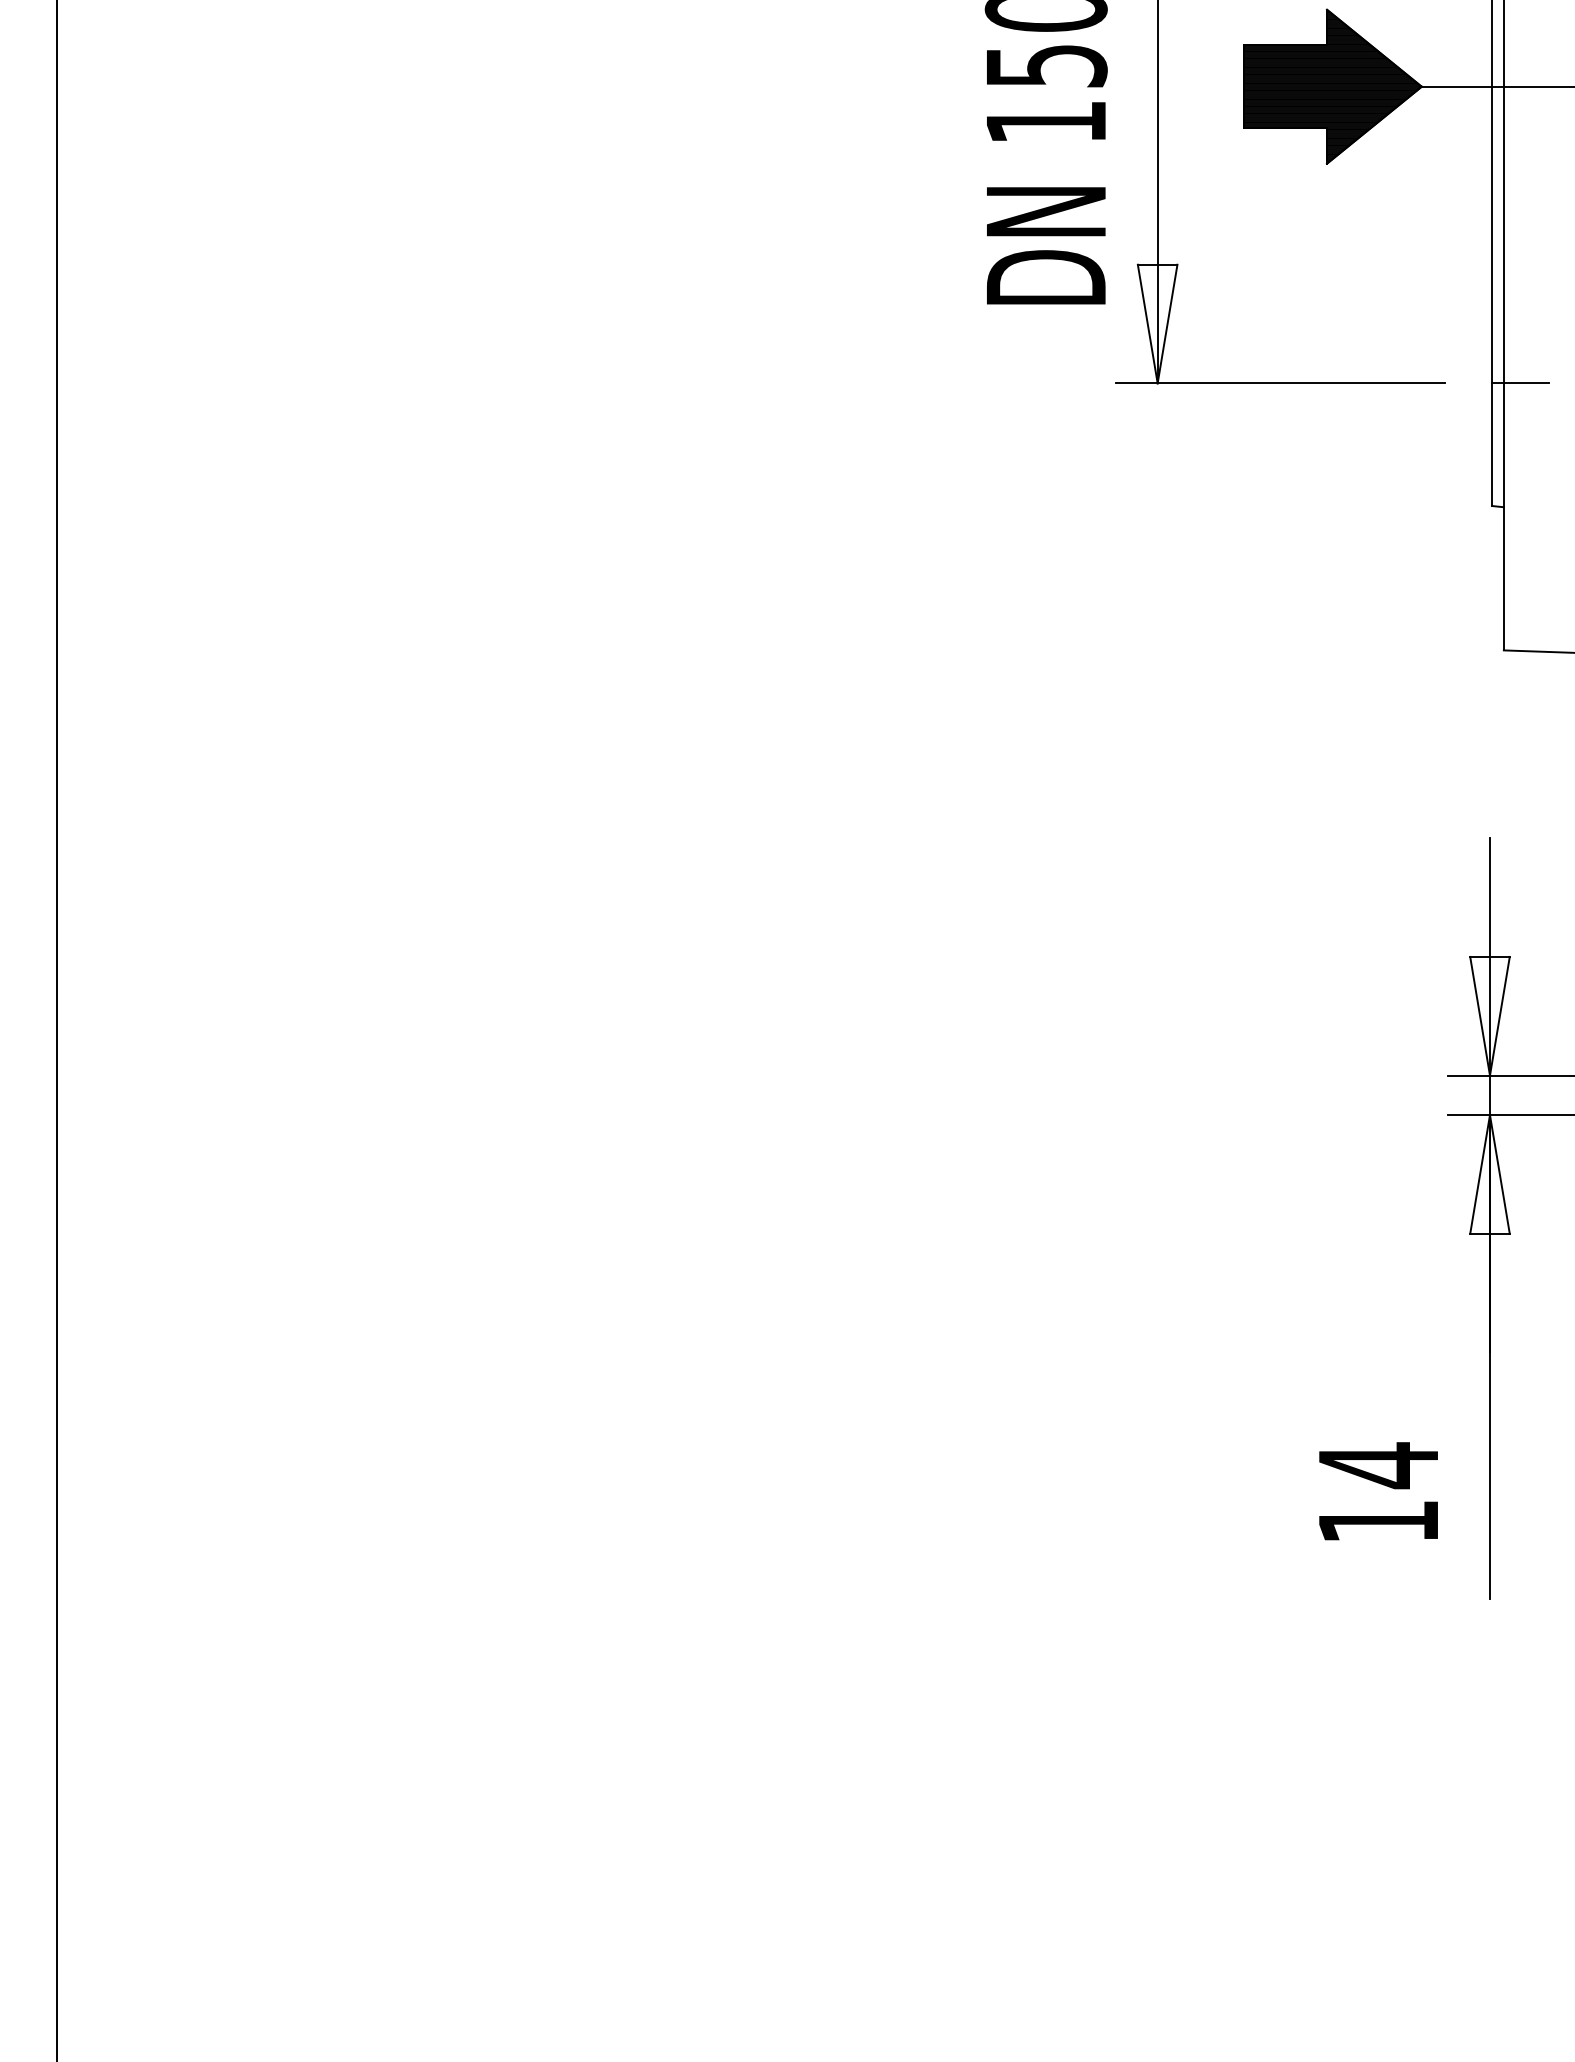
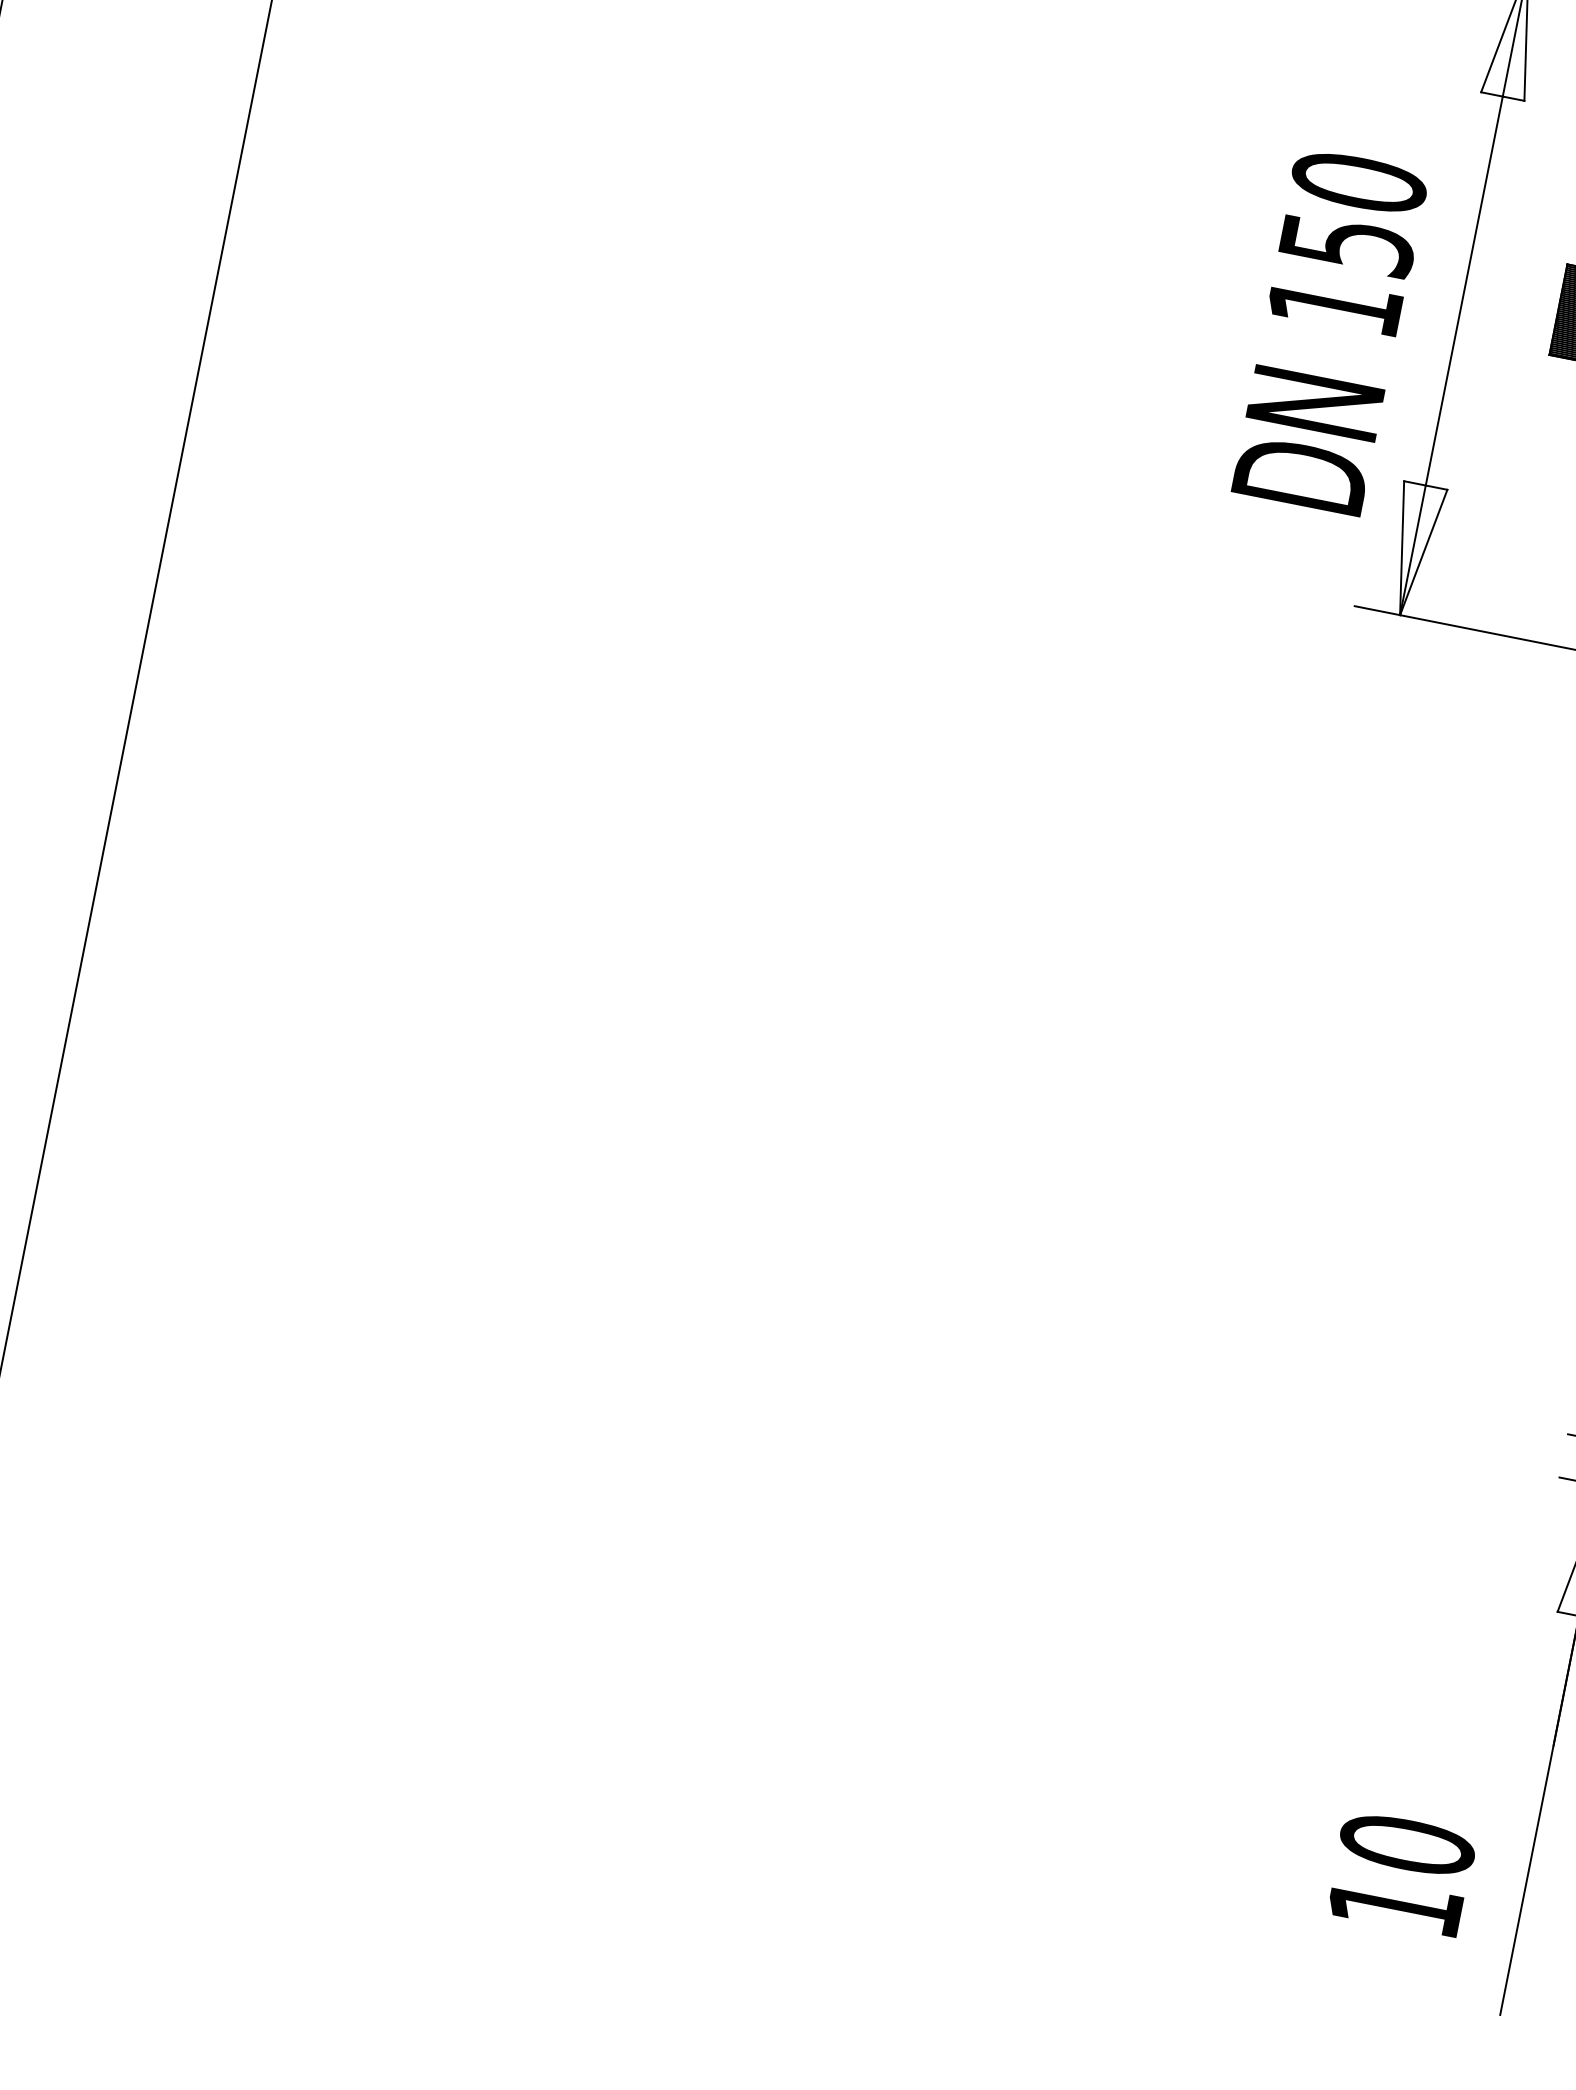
text: (1378, 1465) -> (1407, 1845), 14 -> 10

